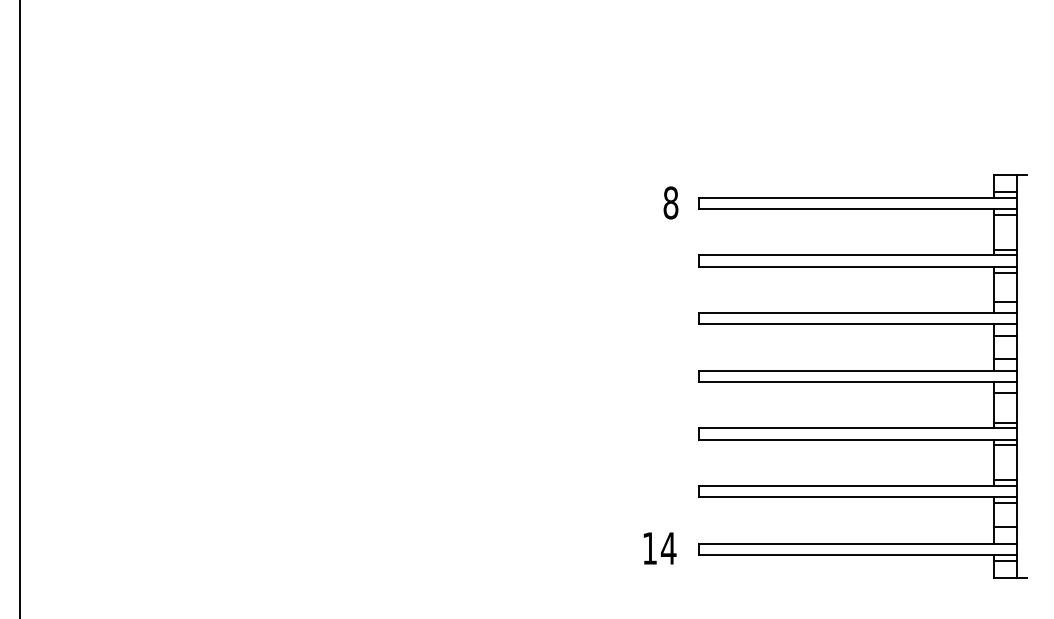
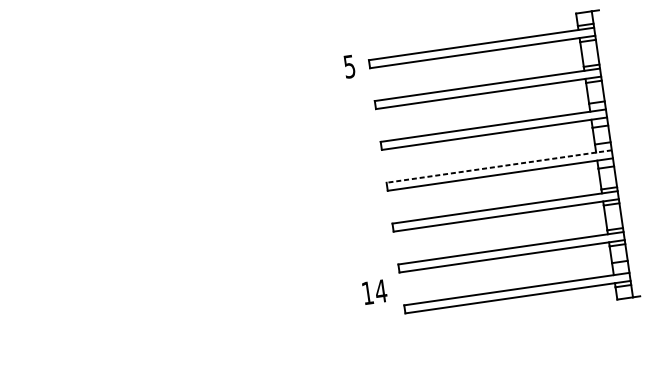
text: (670, 202) -> (349, 66), 8 -> 5
line: (857, 370) -> (499, 166), solid -> dashed
text: (659, 548) -> (374, 292), moved

